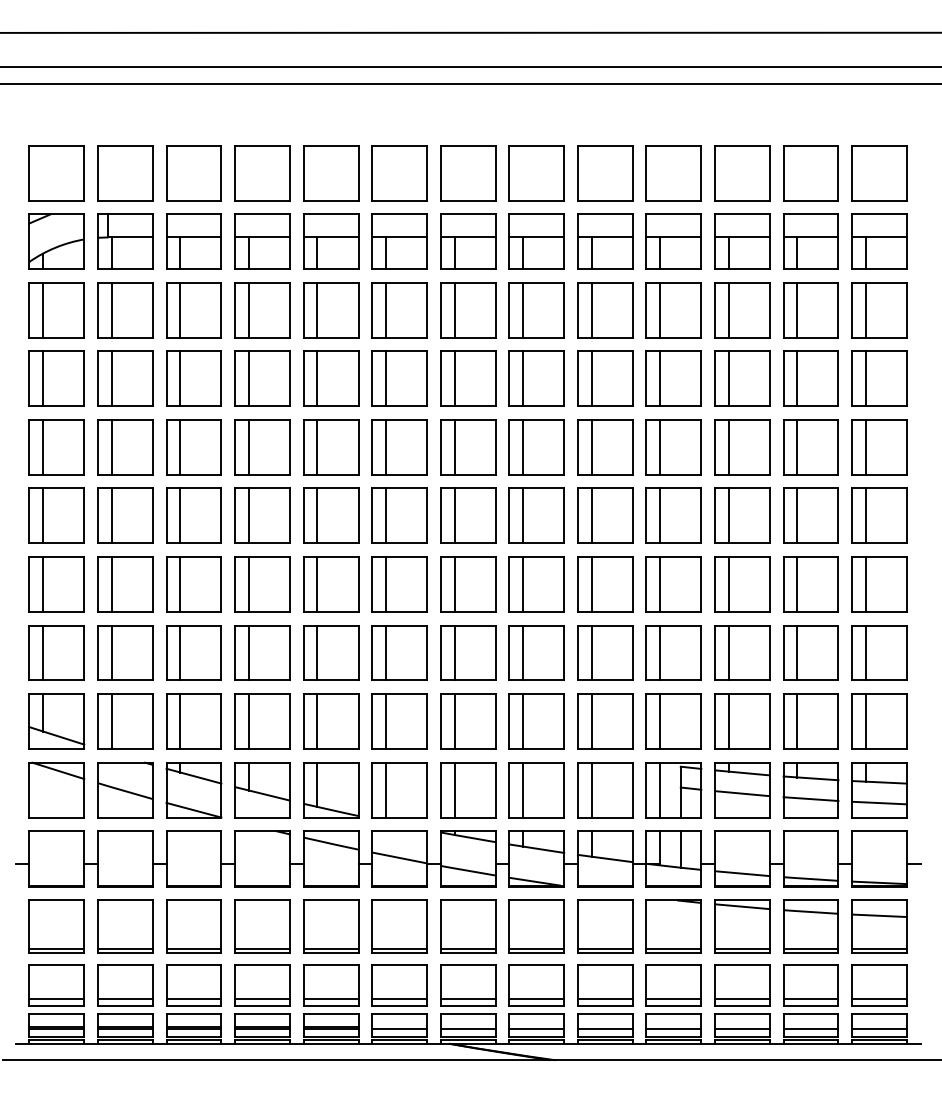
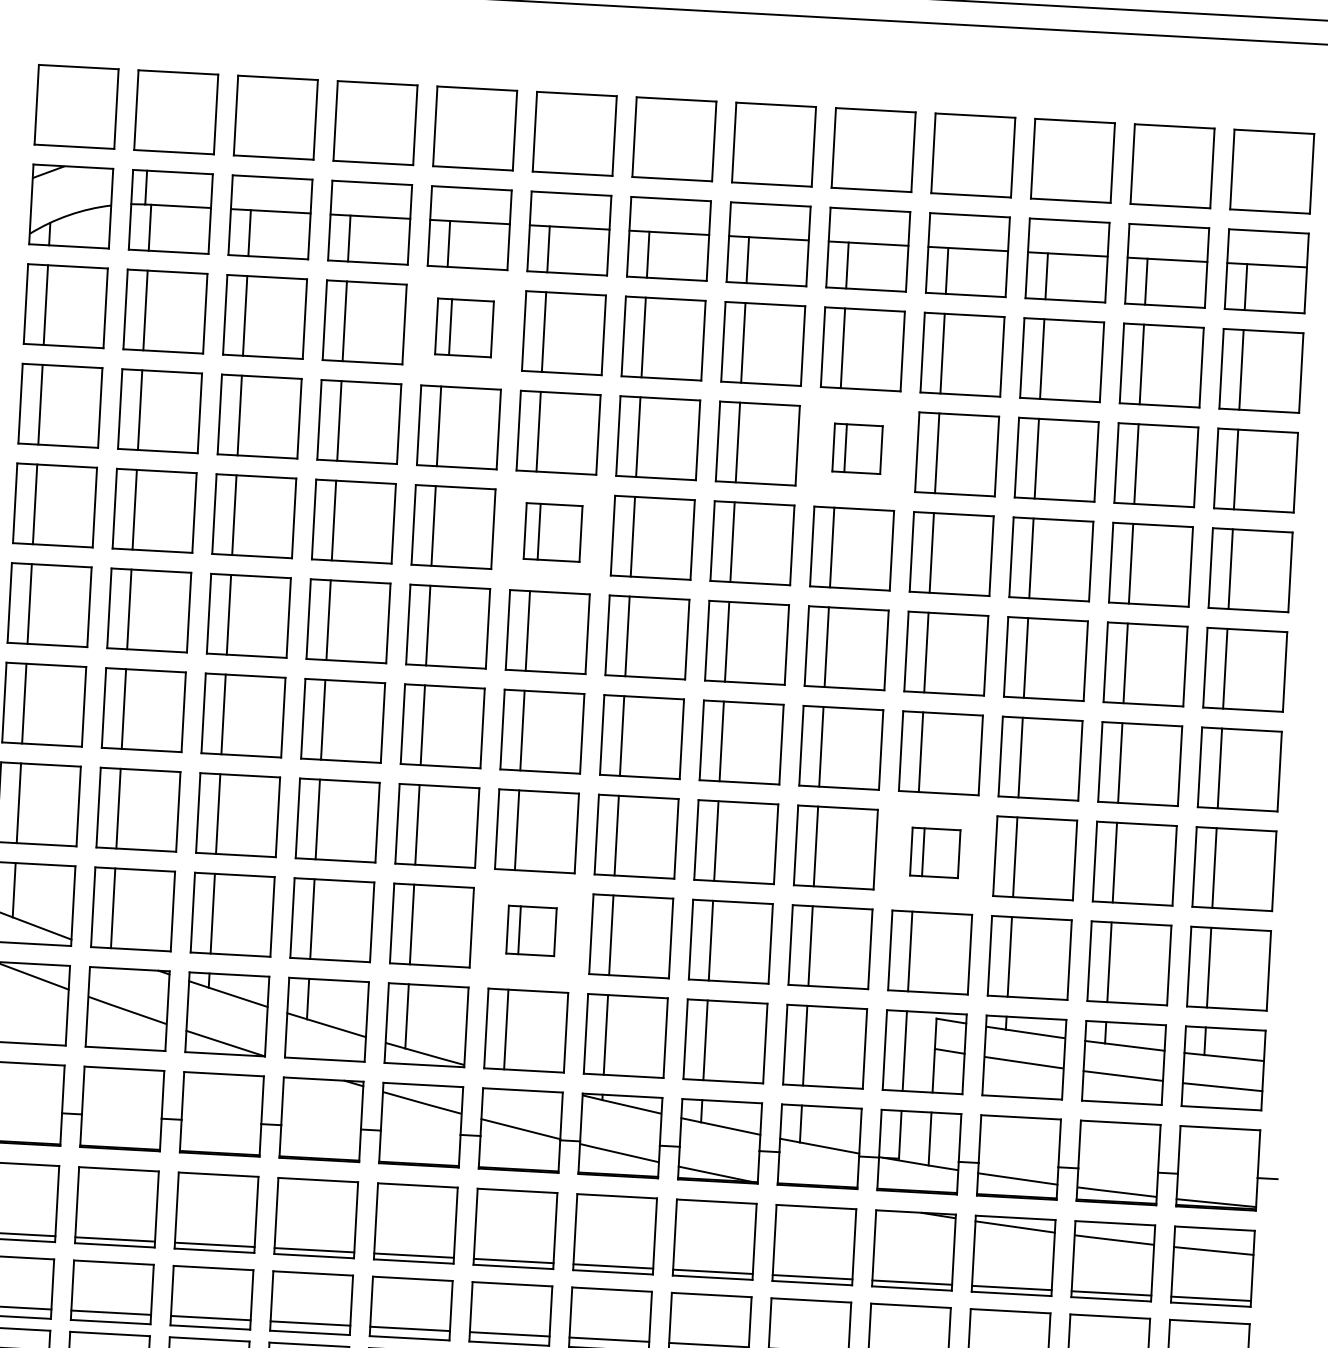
part: (331, 310) -> (464, 328), size x0.7
part: (605, 378) -> (857, 448), size x0.6
part: (399, 447) -> (552, 532), size x0.7
part: (673, 652) -> (934, 852), size x0.6
part: (399, 721) -> (531, 930), size x0.6

